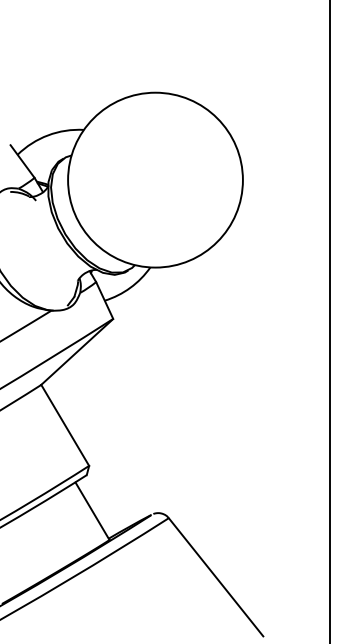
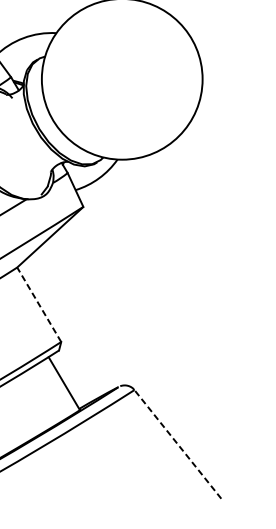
line: (64, 424) -> (38, 303), solid -> dashed
line: (216, 577) -> (178, 444), solid -> dashed

